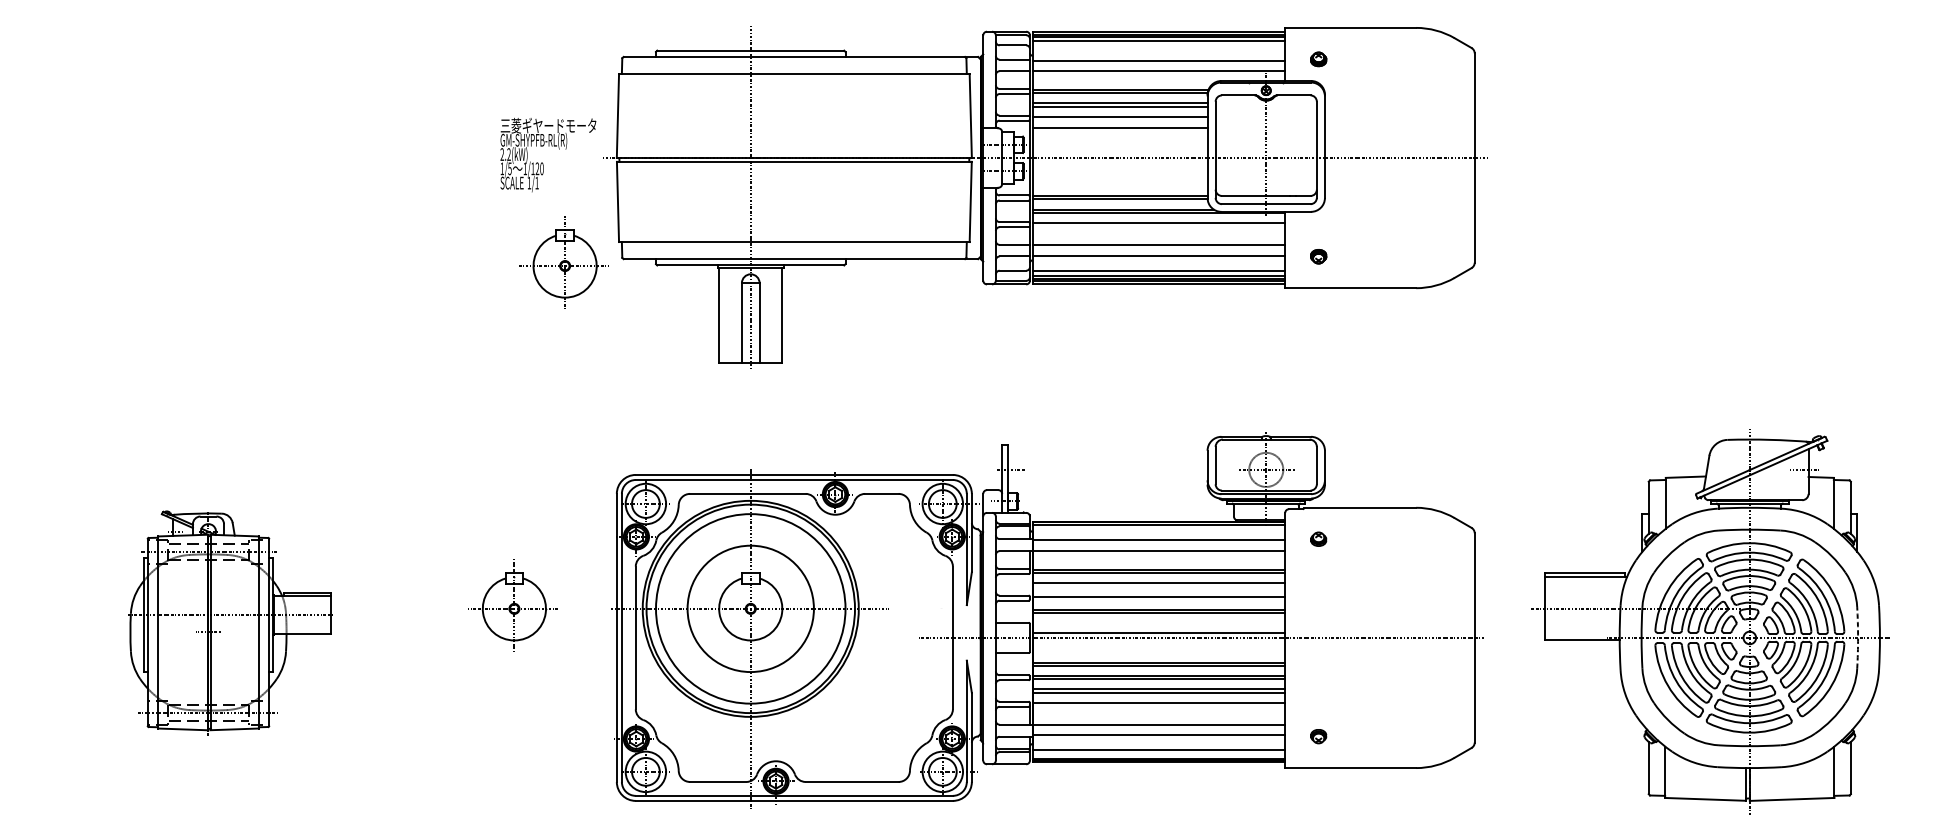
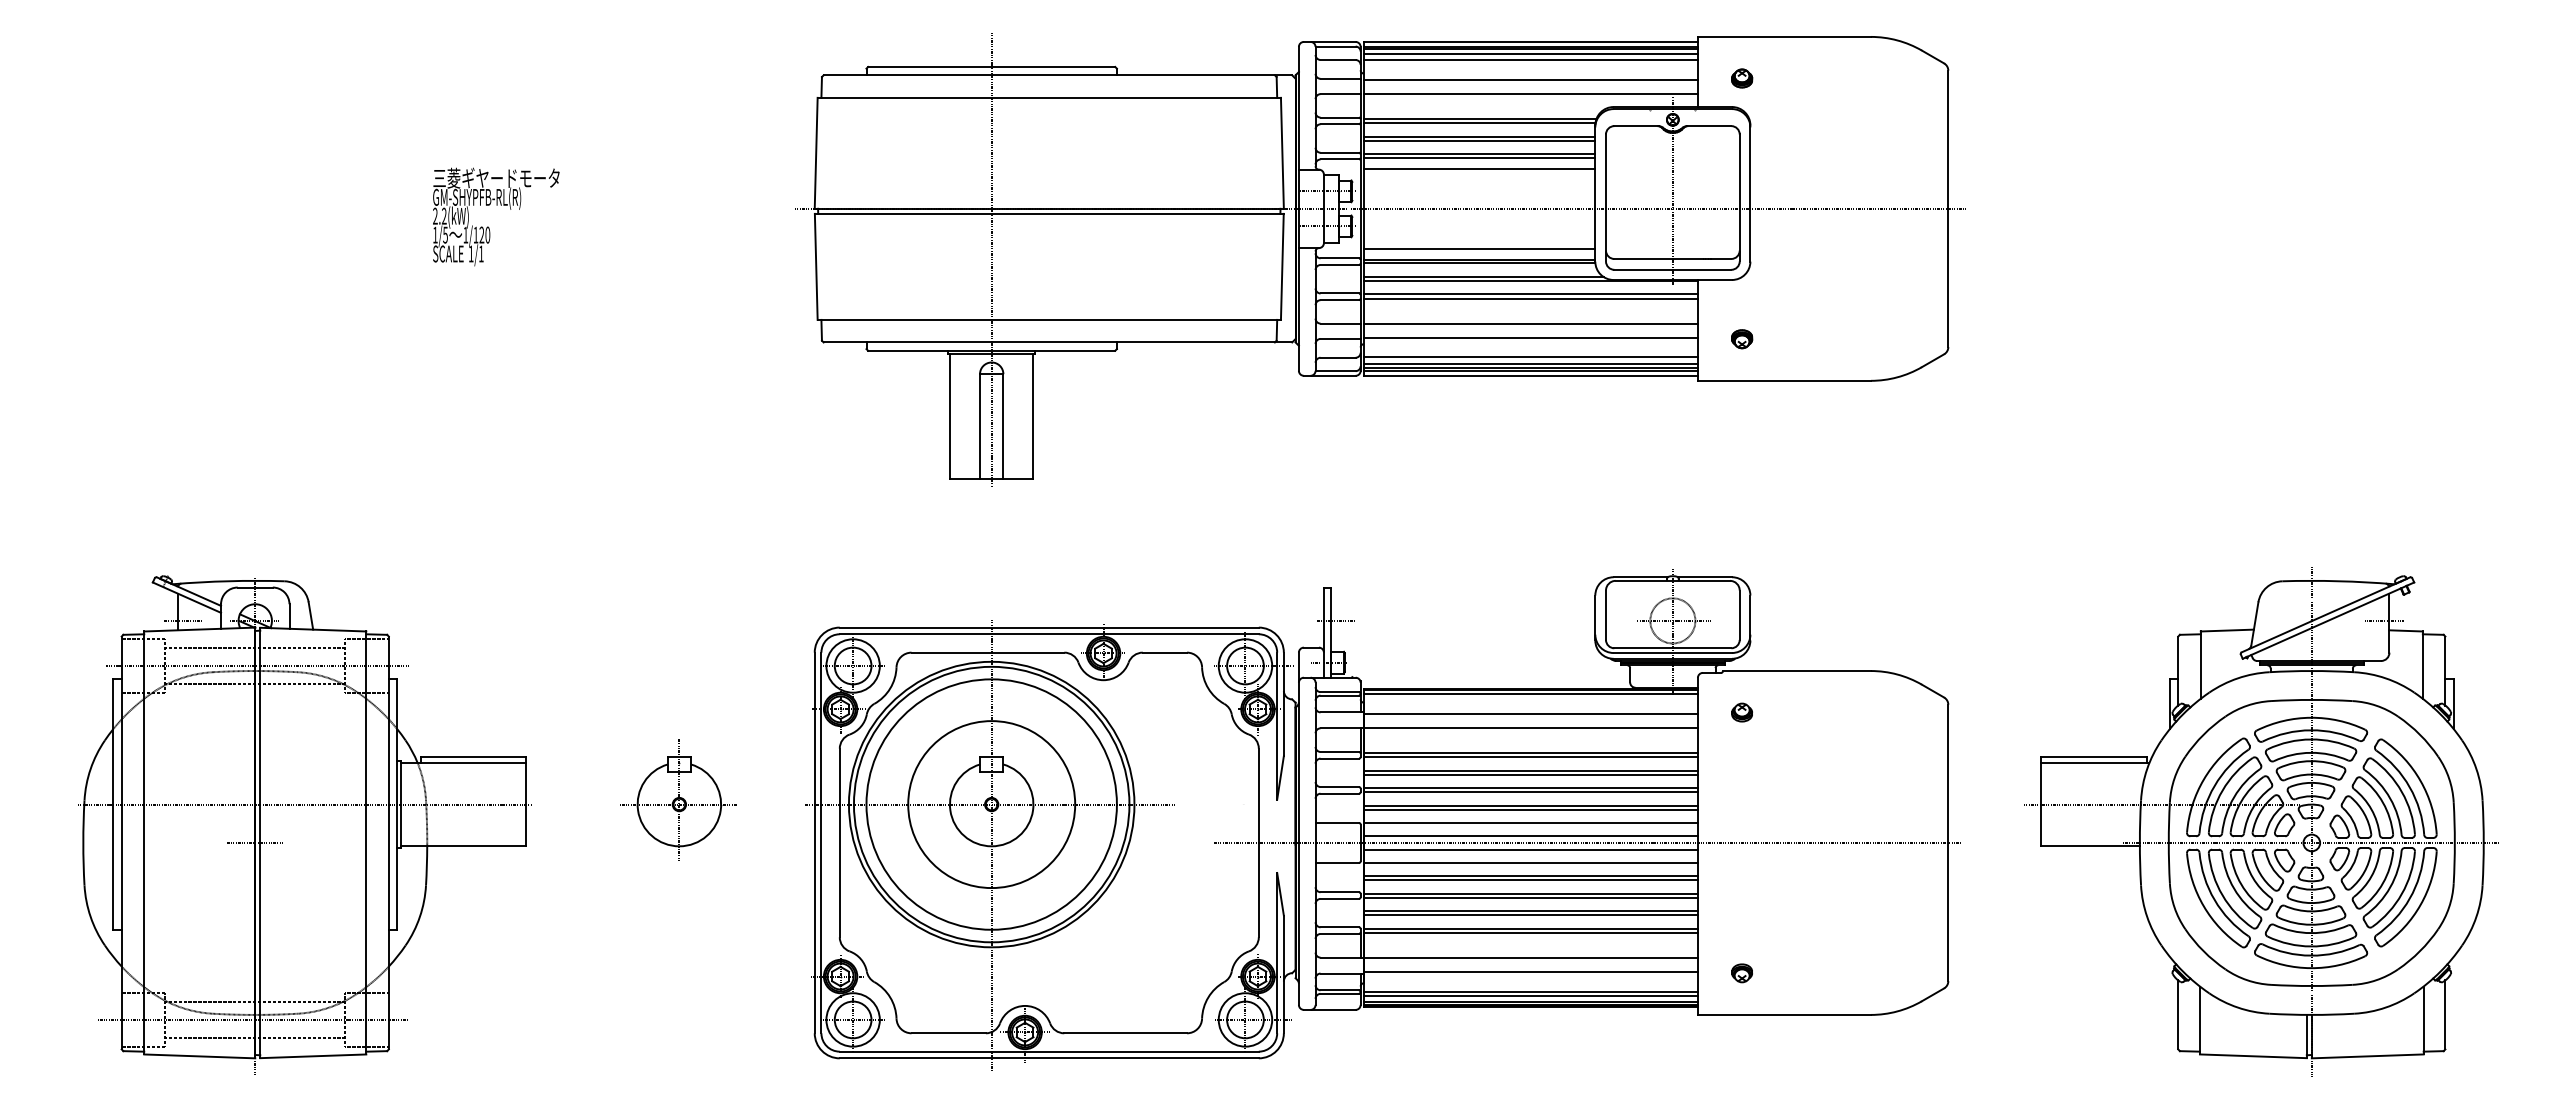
line: (1158, 45) -> (1530, 60), added
line: (1119, 119) -> (1479, 158), added
text: (548, 154) -> (496, 216), moved
line: (1119, 188) -> (1479, 248), added
line: (1158, 225) -> (1530, 298), added
part: (564, 262) -> (745, 346), removed
line: (1158, 586) -> (1530, 774), added
line: (1158, 599) -> (1530, 792), added
part: (230, 623) -> (304, 824), size x1.67
line: (1158, 623) -> (1530, 823), added
arc: (1857, 637) -> (2454, 842), dashed -> solid
line: (1158, 643) -> (1530, 850), added
line: (1158, 652) -> (1530, 862), added
line: (1158, 705) -> (1530, 932), added
line: (1158, 753) -> (1530, 995), added

